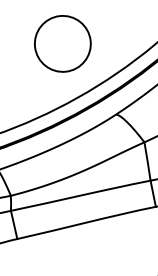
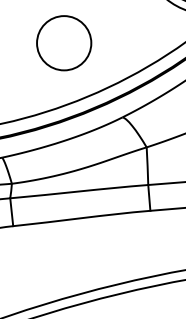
circle: (63, 44) -> (64, 43), moved

